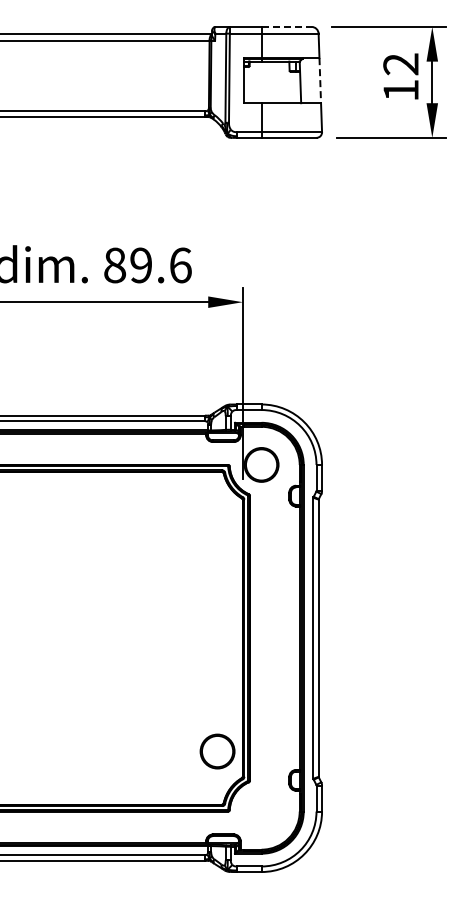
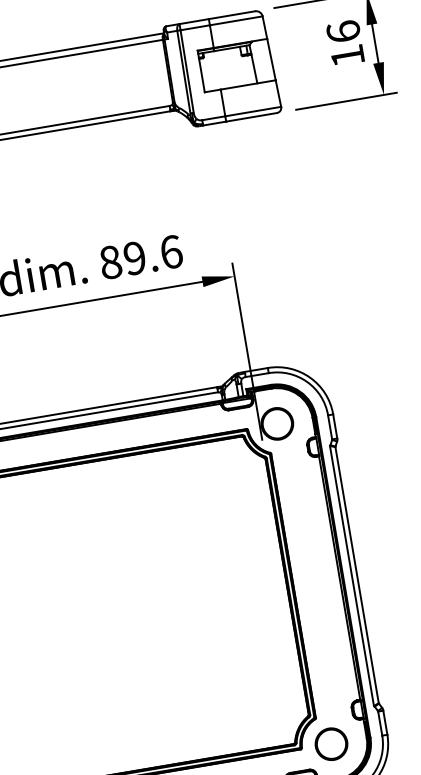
line: (287, 26) -> (232, 14), dashed -> solid
text: (400, 64) -> (343, 32), 12 -> 16
line: (320, 80) -> (271, 59), dashed -> solid
part: (217, 751) -> (331, 744), moved

